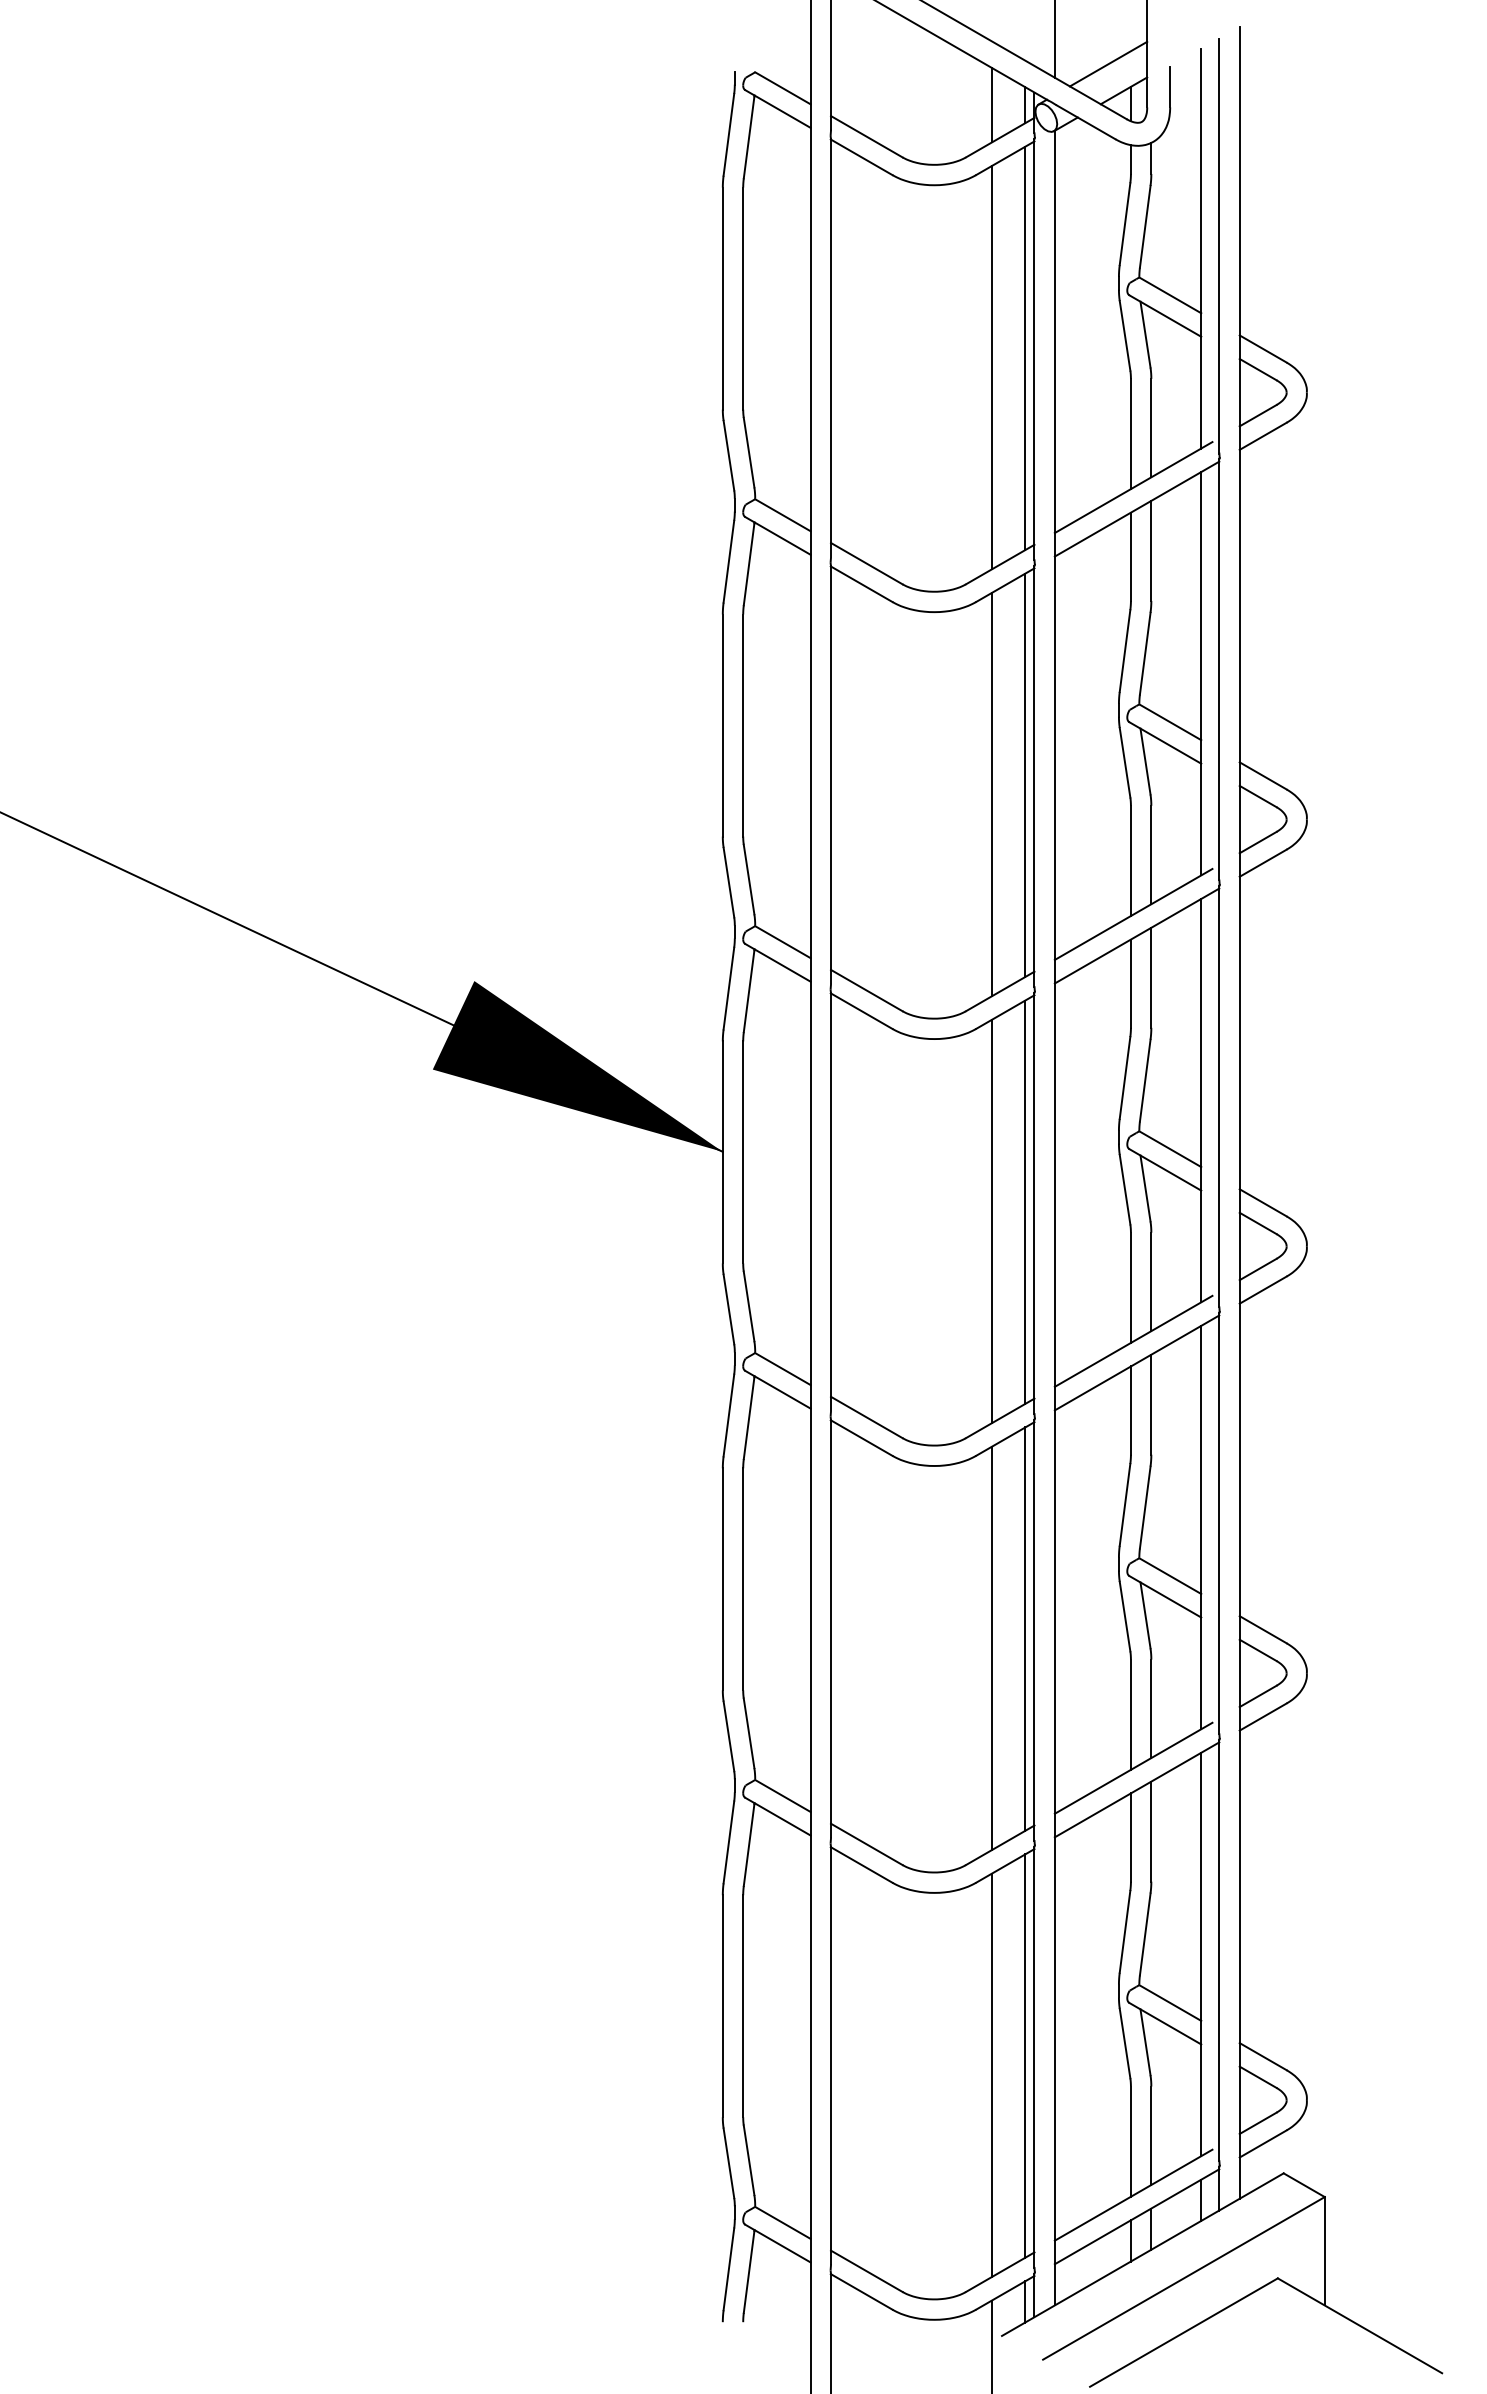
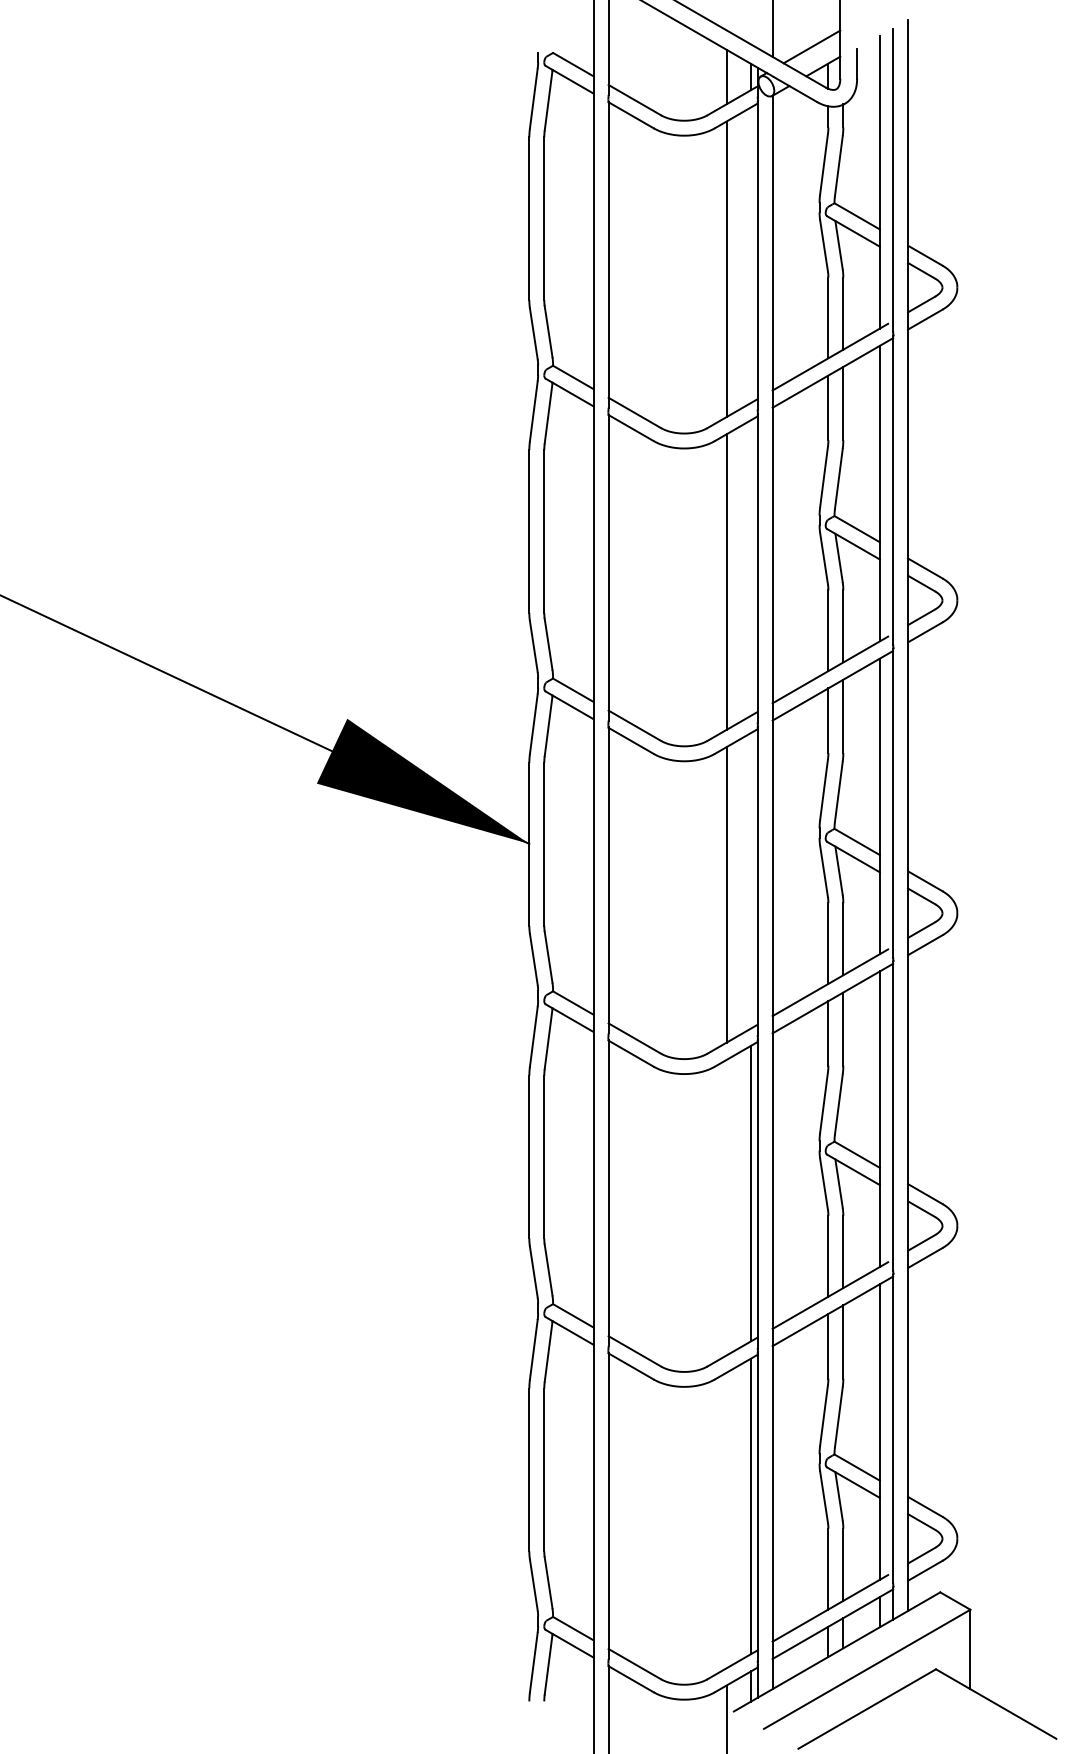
line: (1025, 348) -> (751, 255), removed
line: (1025, 775) -> (751, 568), removed
line: (1025, 1201) -> (751, 880), removed
line: (992, 1648) -> (726, 1207), removed
line: (992, 2074) -> (726, 1519), removed

